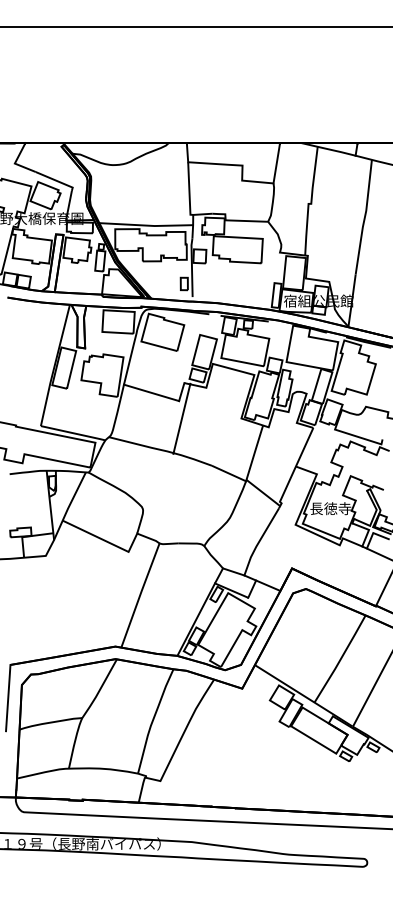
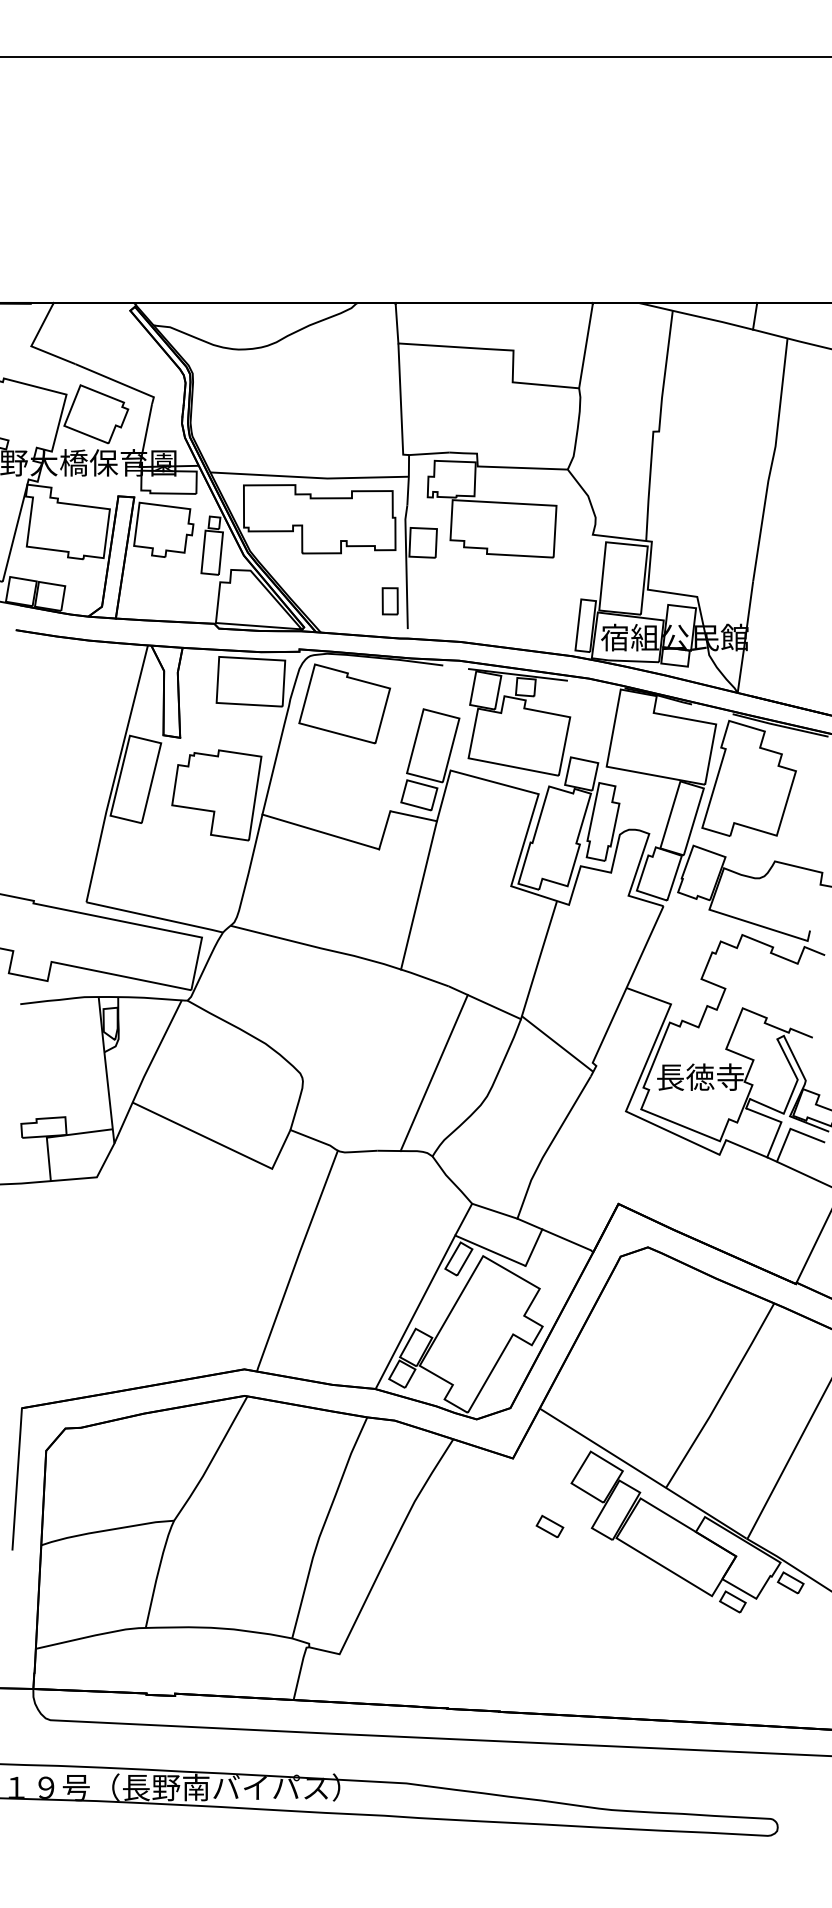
line: (181, 418) -> (418, 894), moved
line: (204, 506) -> (432, 1072), added
part: (259, 720) -> (549, 1525), added

